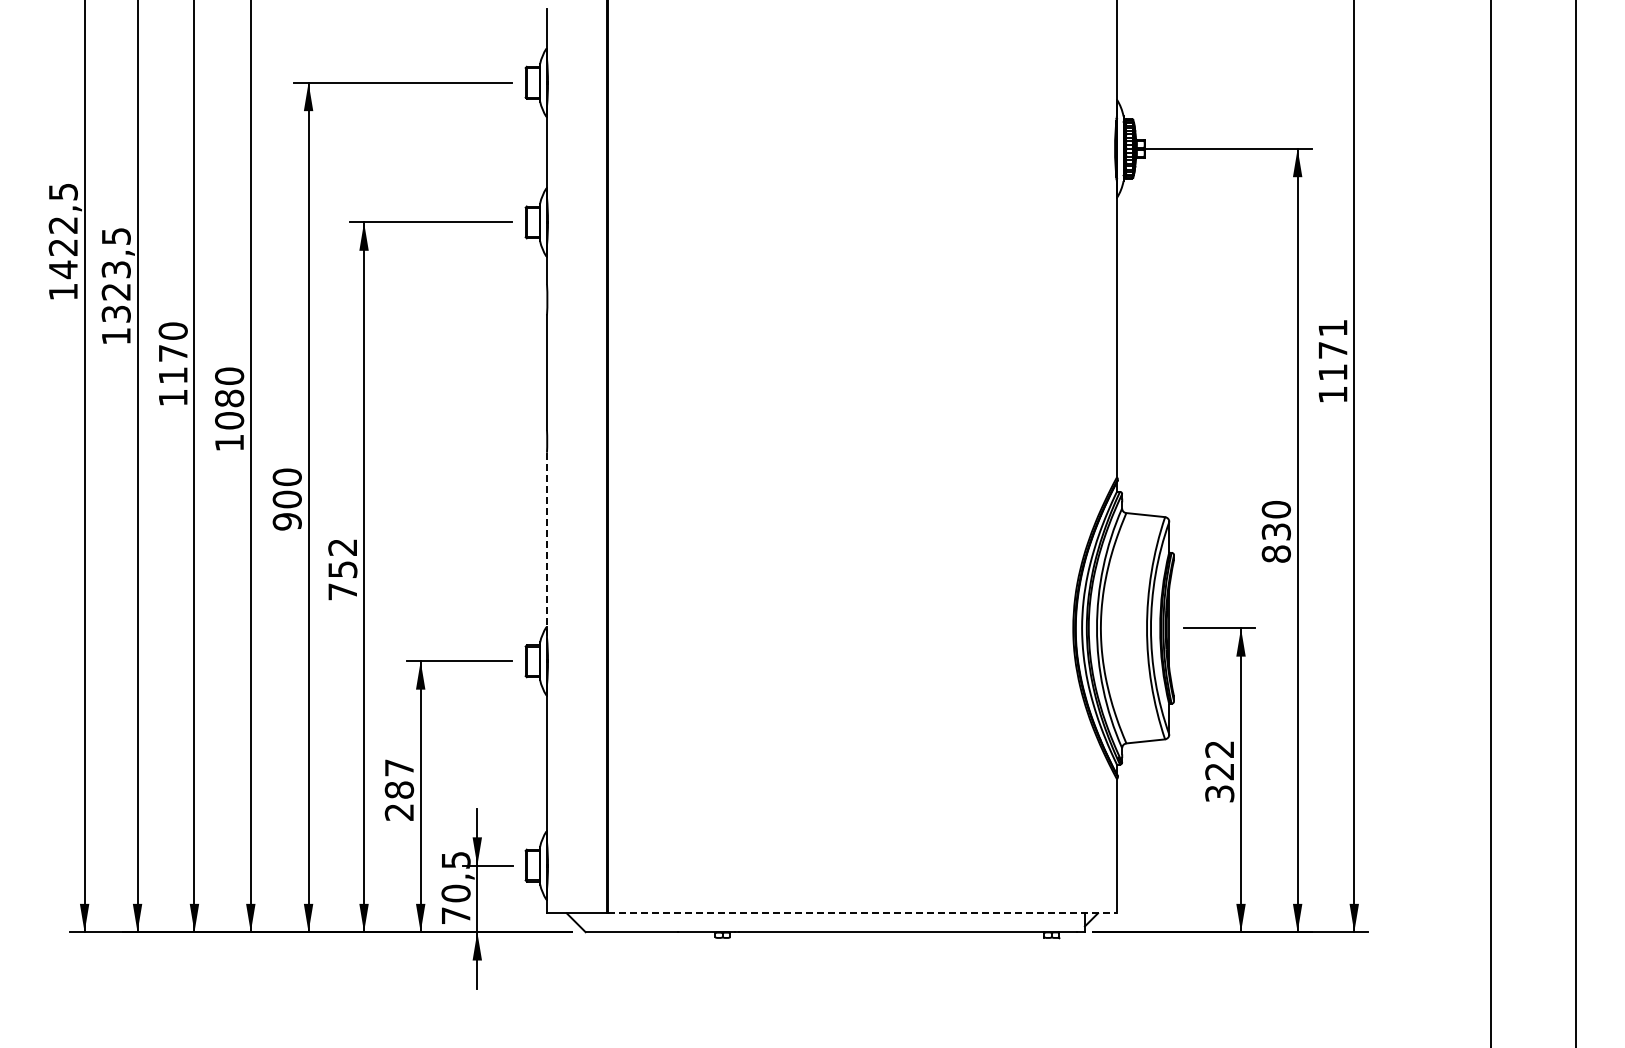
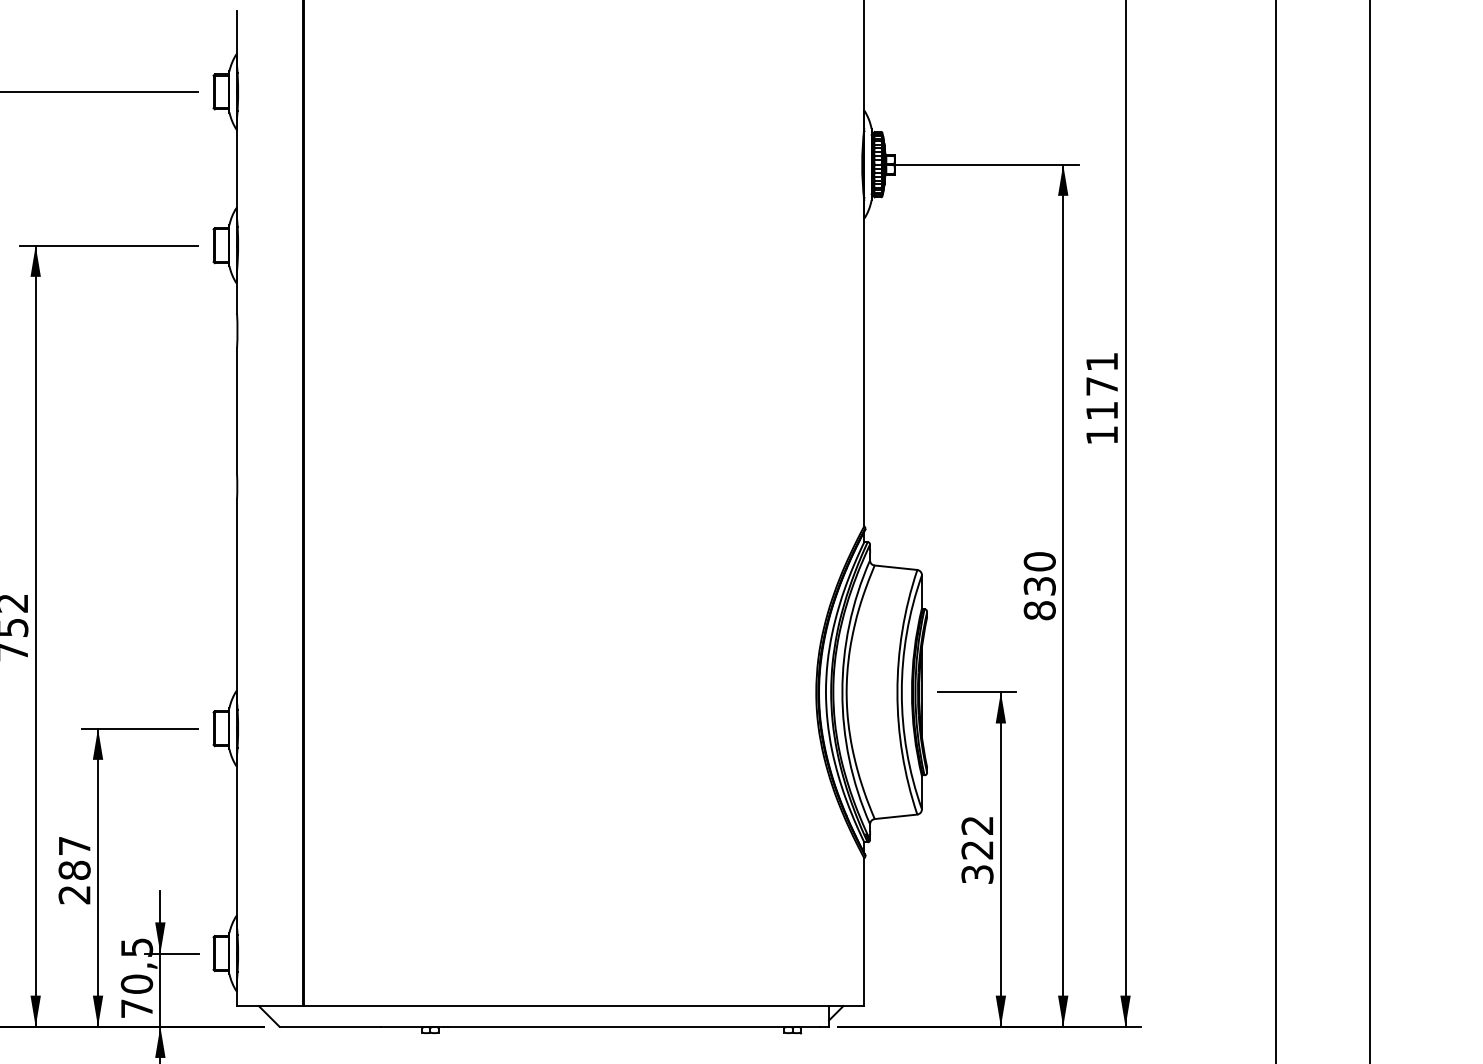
line: (546, 545) -> (236, 601), dashed -> solid
line: (862, 913) -> (584, 1006), dashed -> solid

